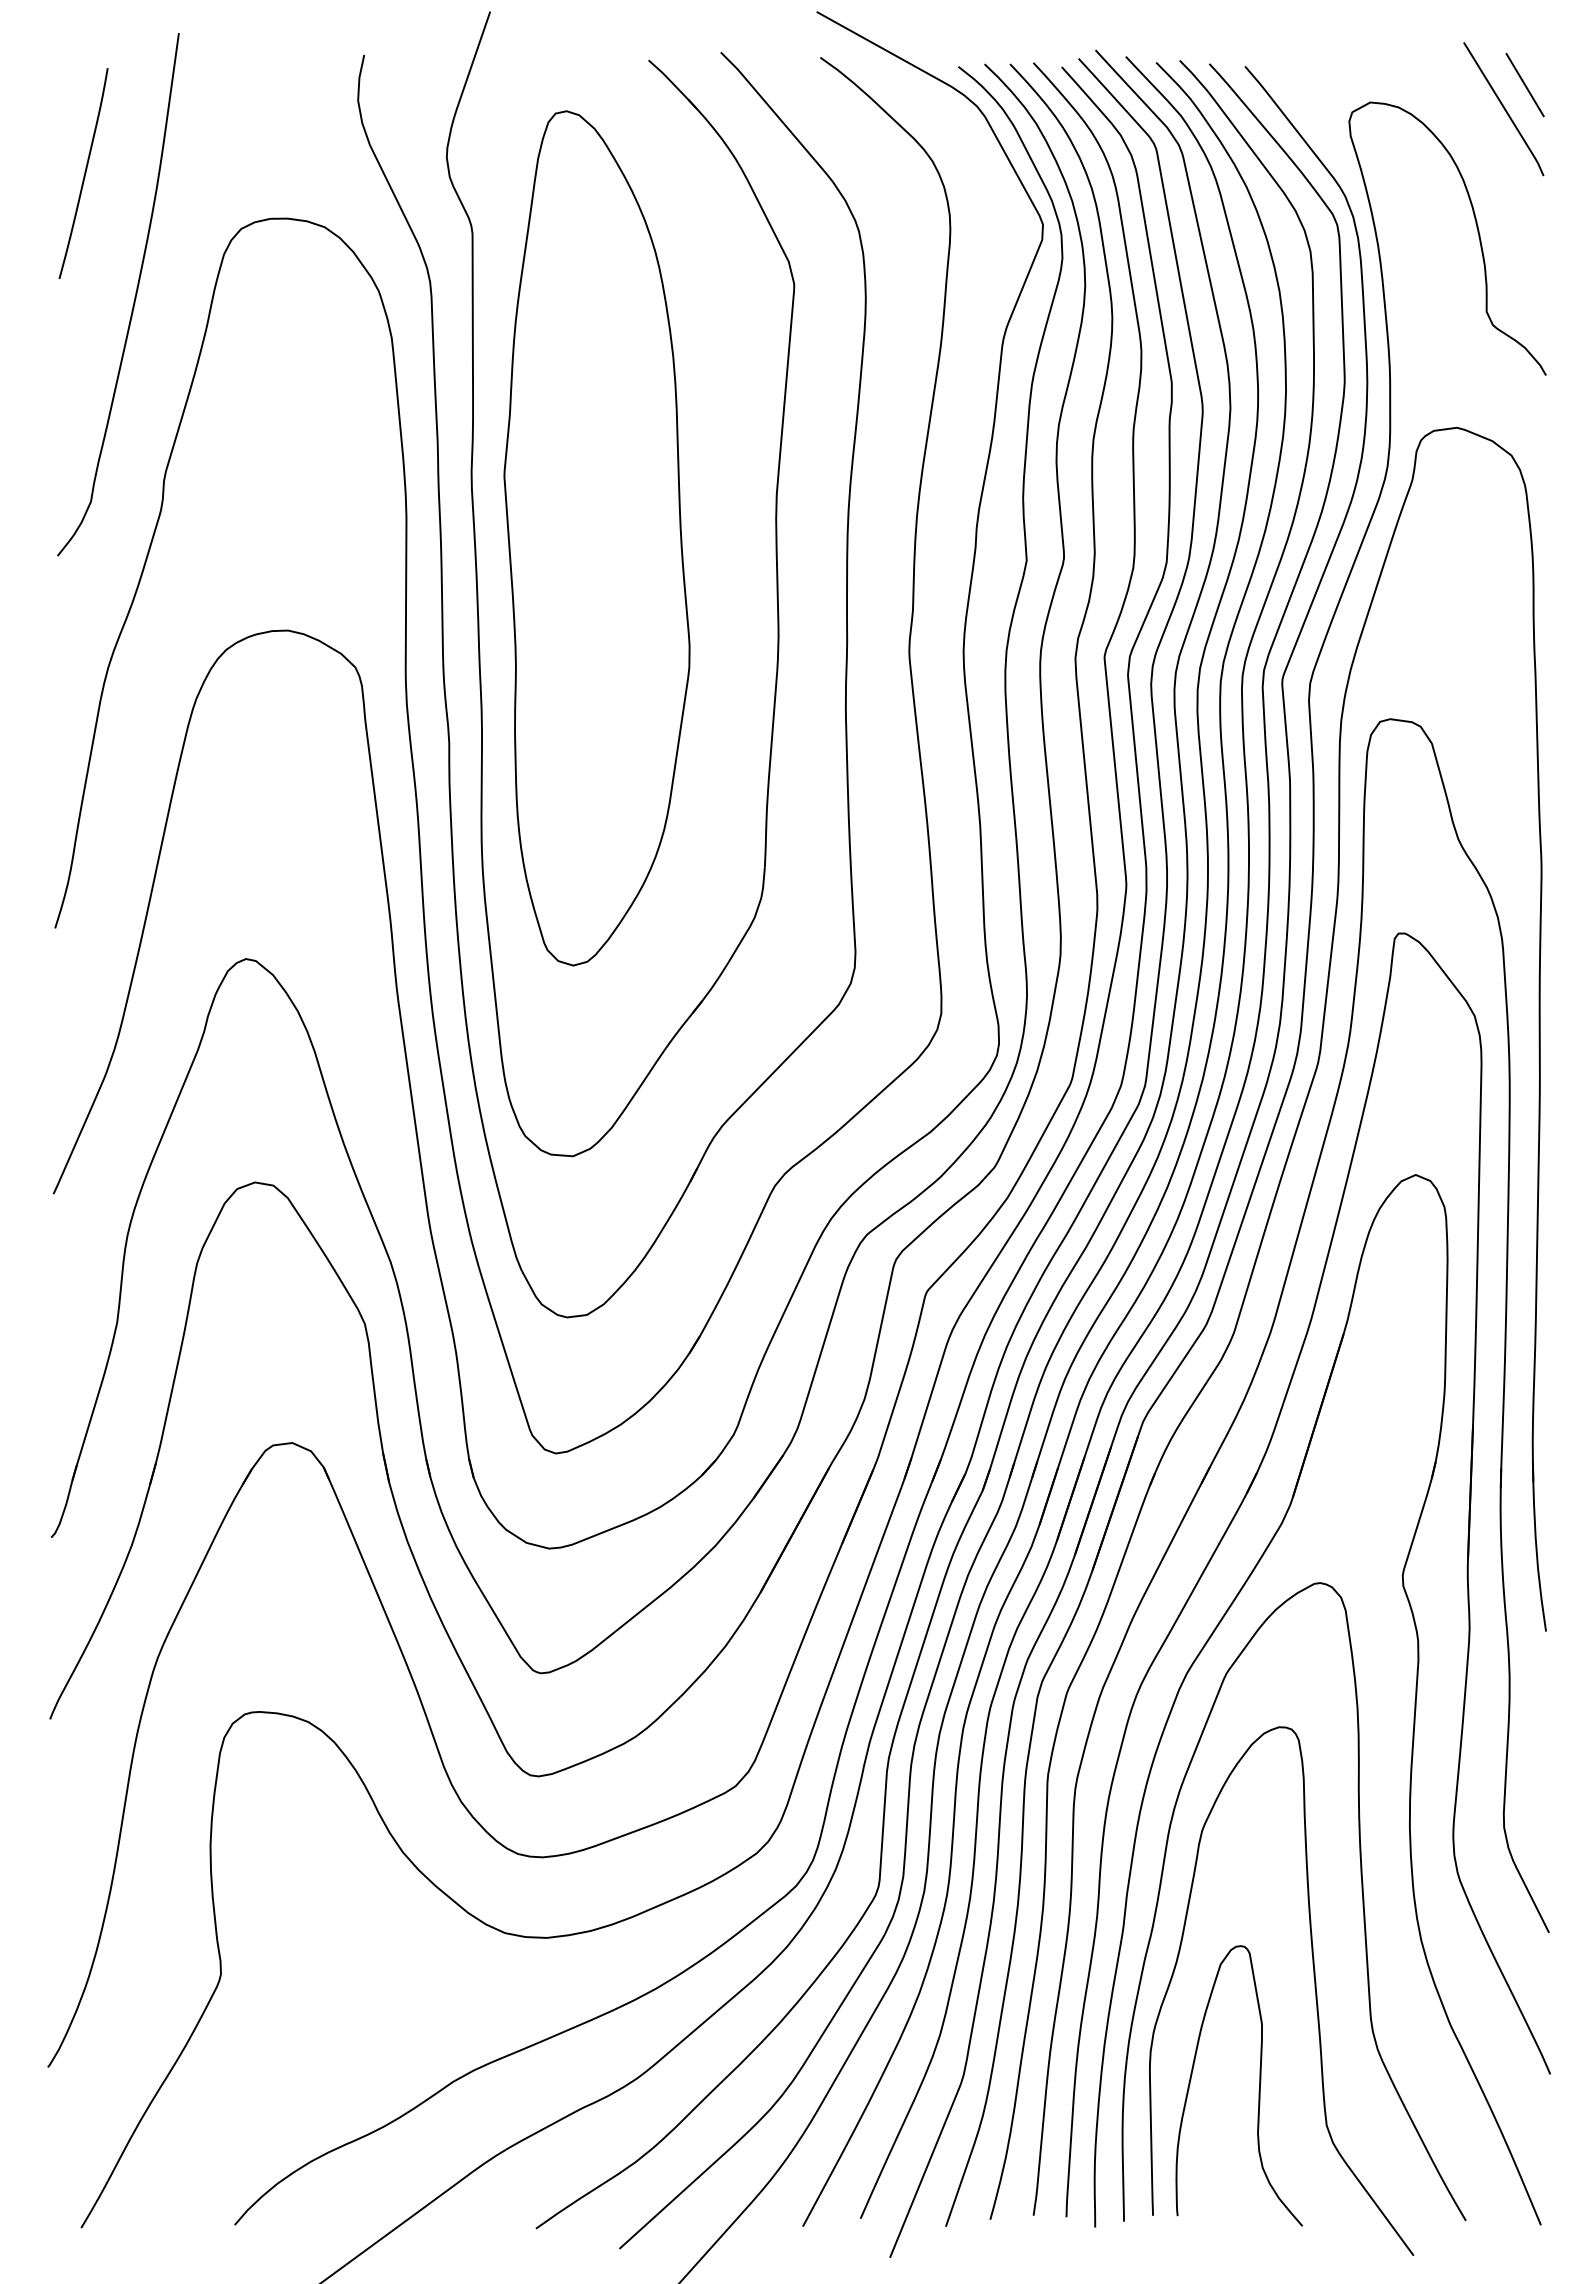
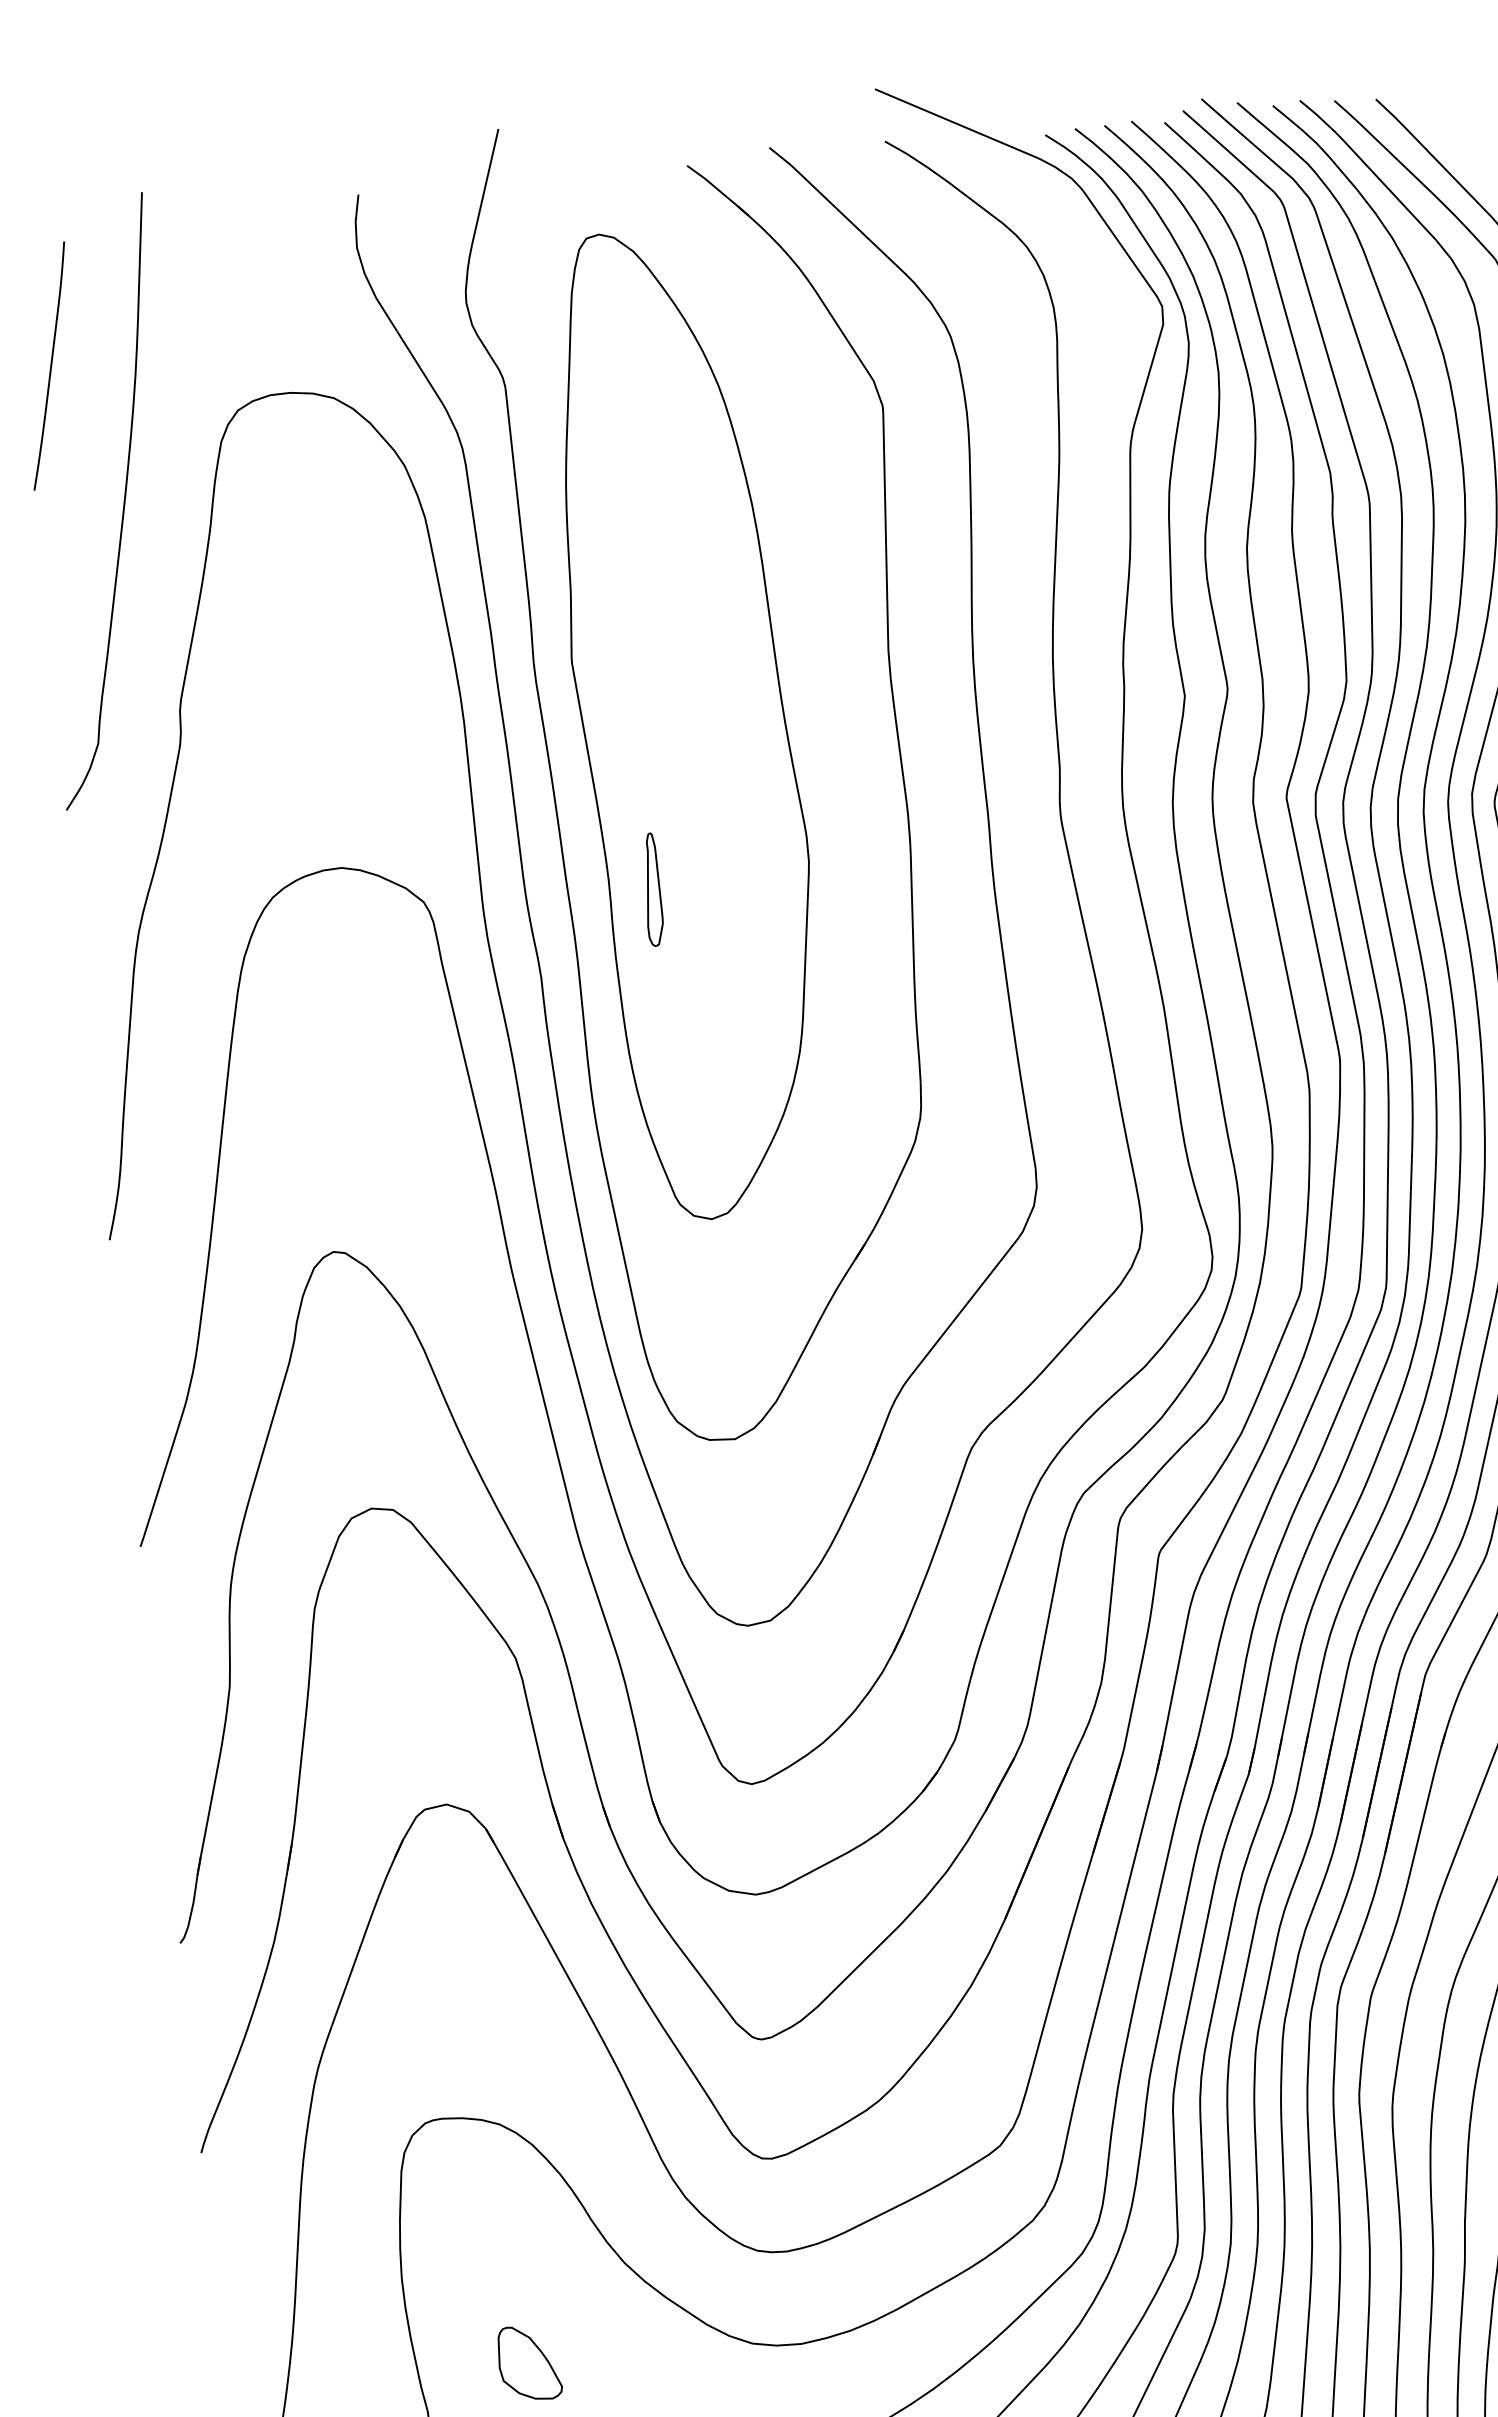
part: (551, 677) -> (651, 889), added
part: (311, 1929) -> (528, 2363), added

